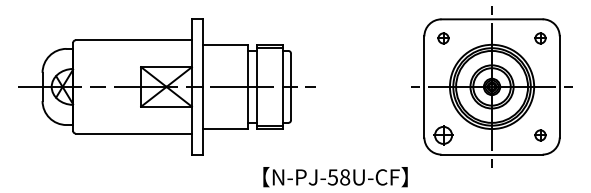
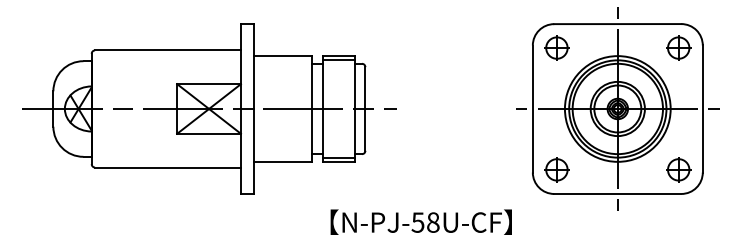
part: (443, 38) -> (556, 48), size x1.67
part: (540, 38) -> (678, 48), size x1.67
part: (540, 135) -> (678, 169), size x1.67

